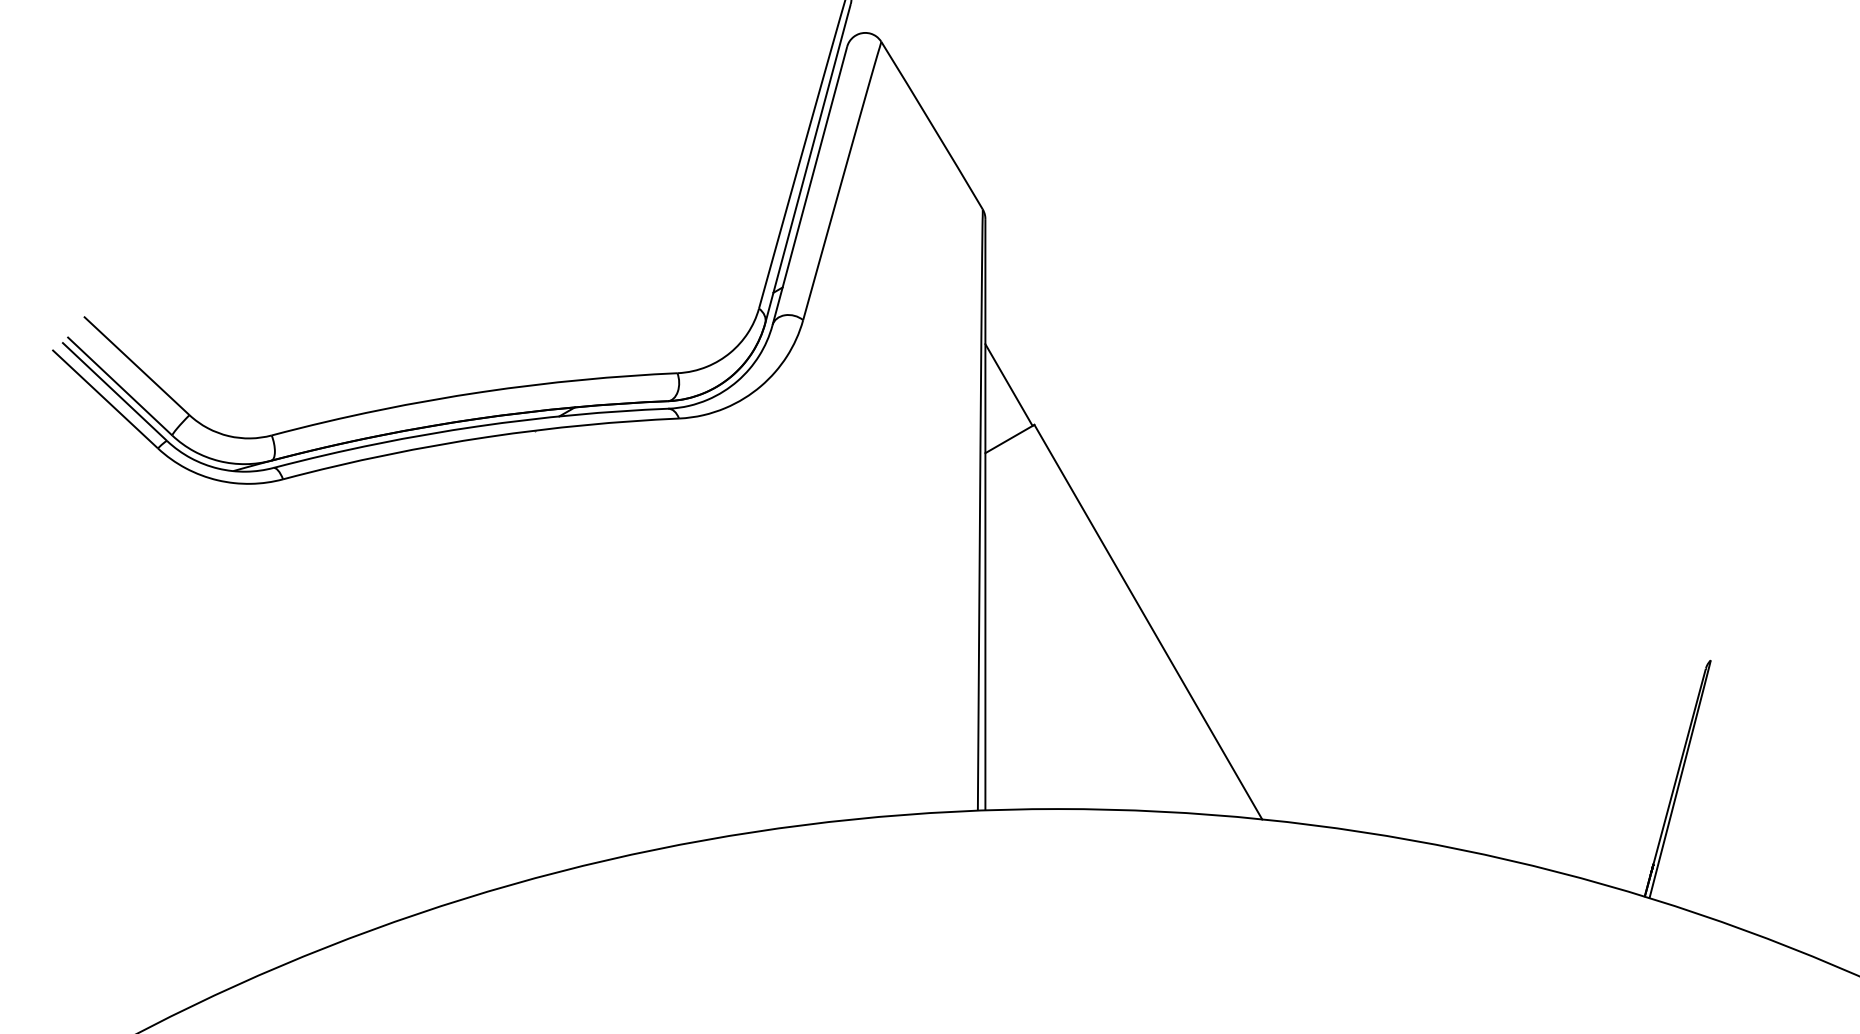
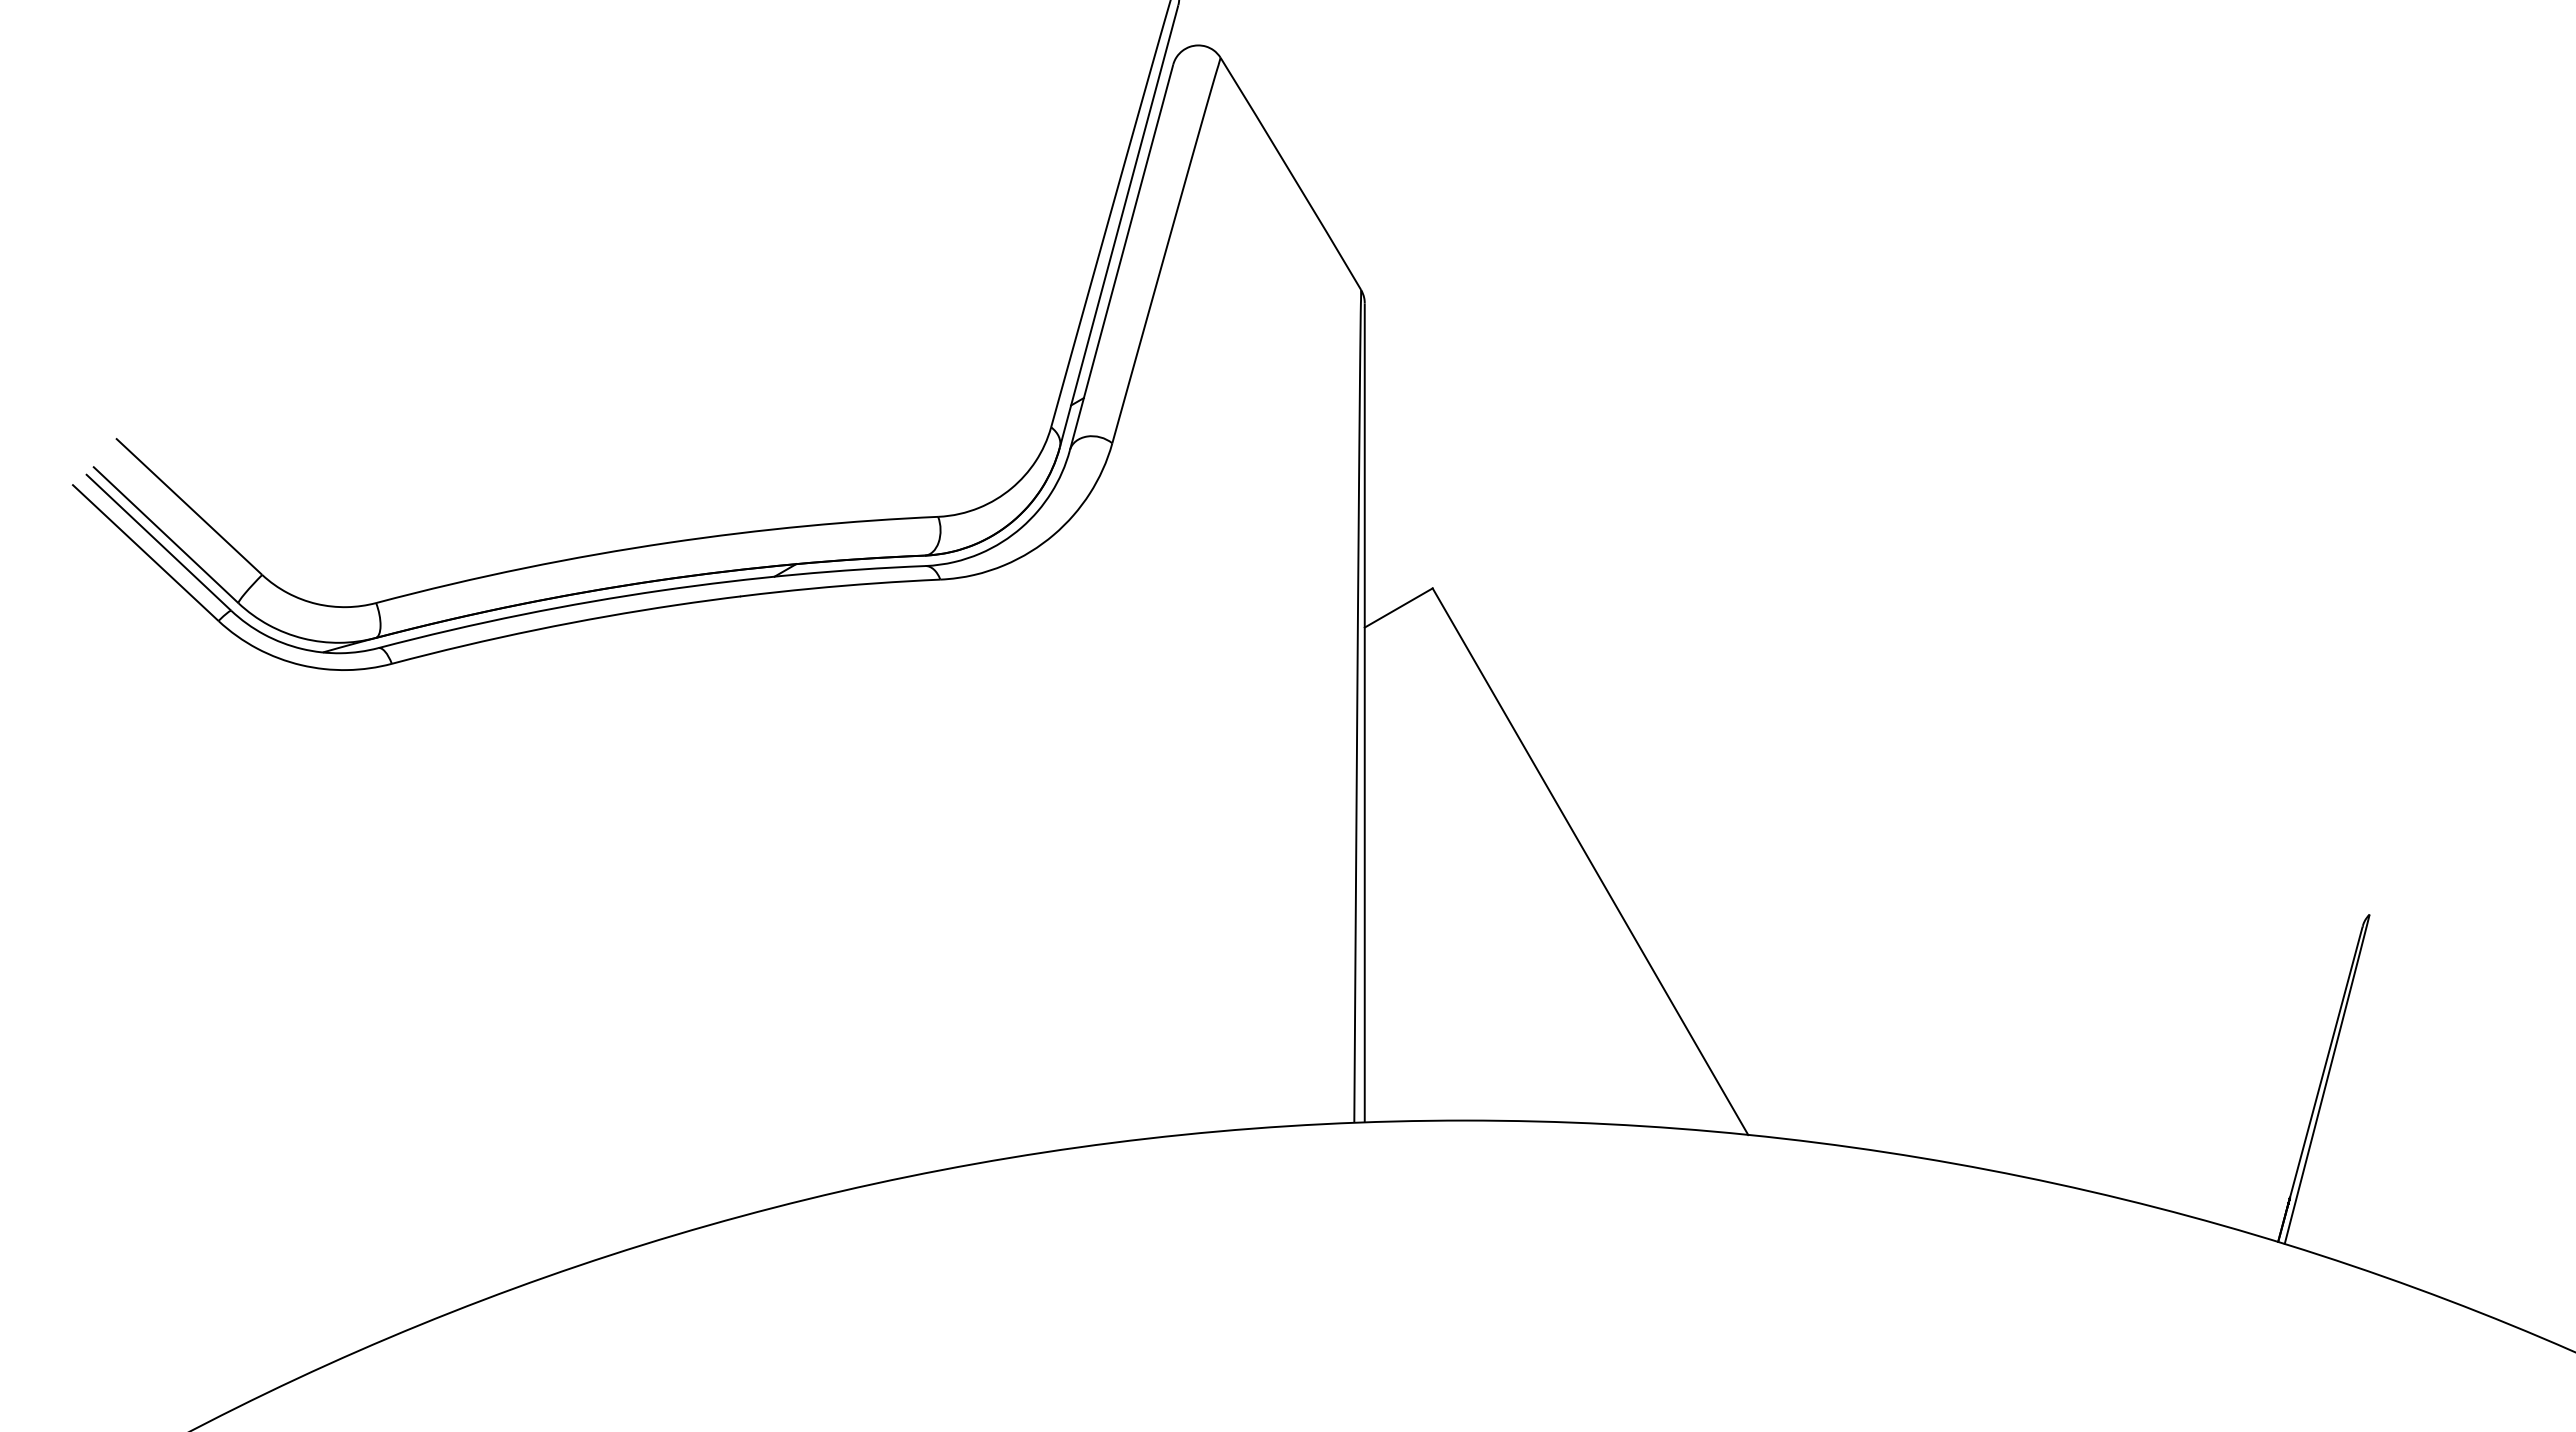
line: (1009, 384) -> (1397, 532), removed

